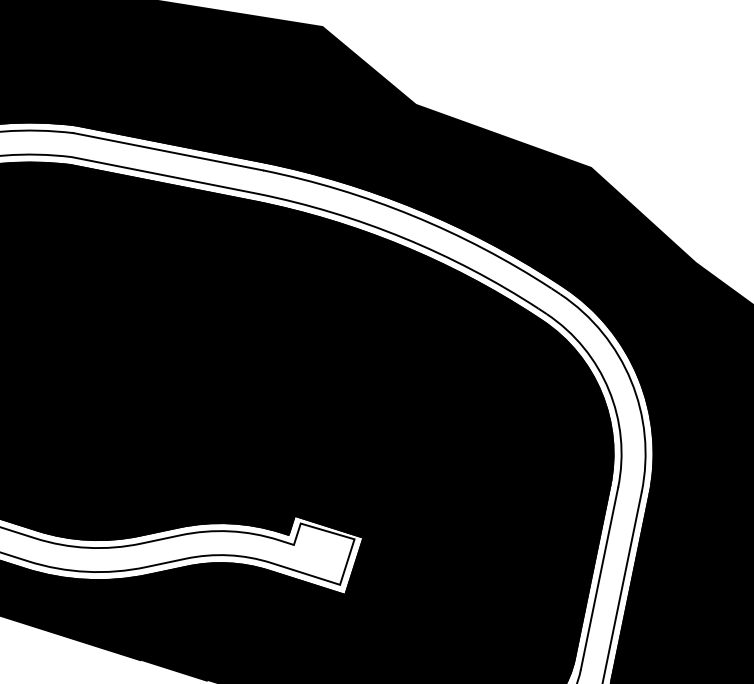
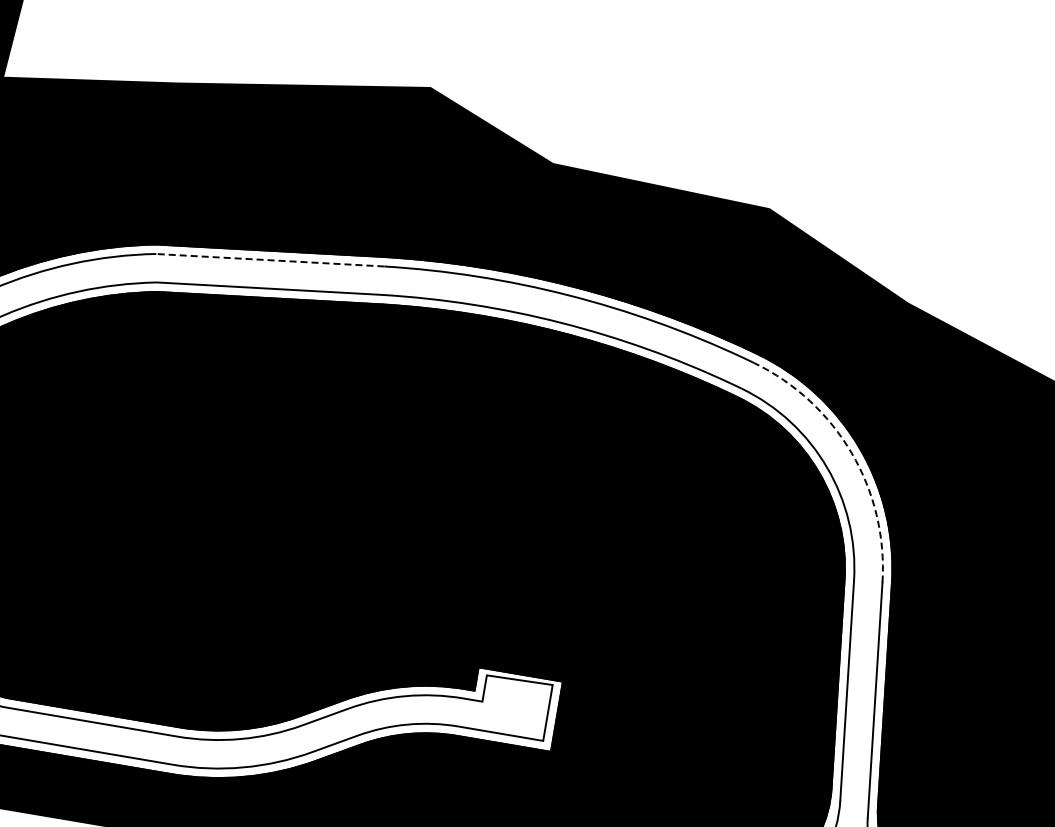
line: (168, 151) -> (269, 260), solid -> dashed
arc: (630, 381) -> (851, 453), solid -> dashed

